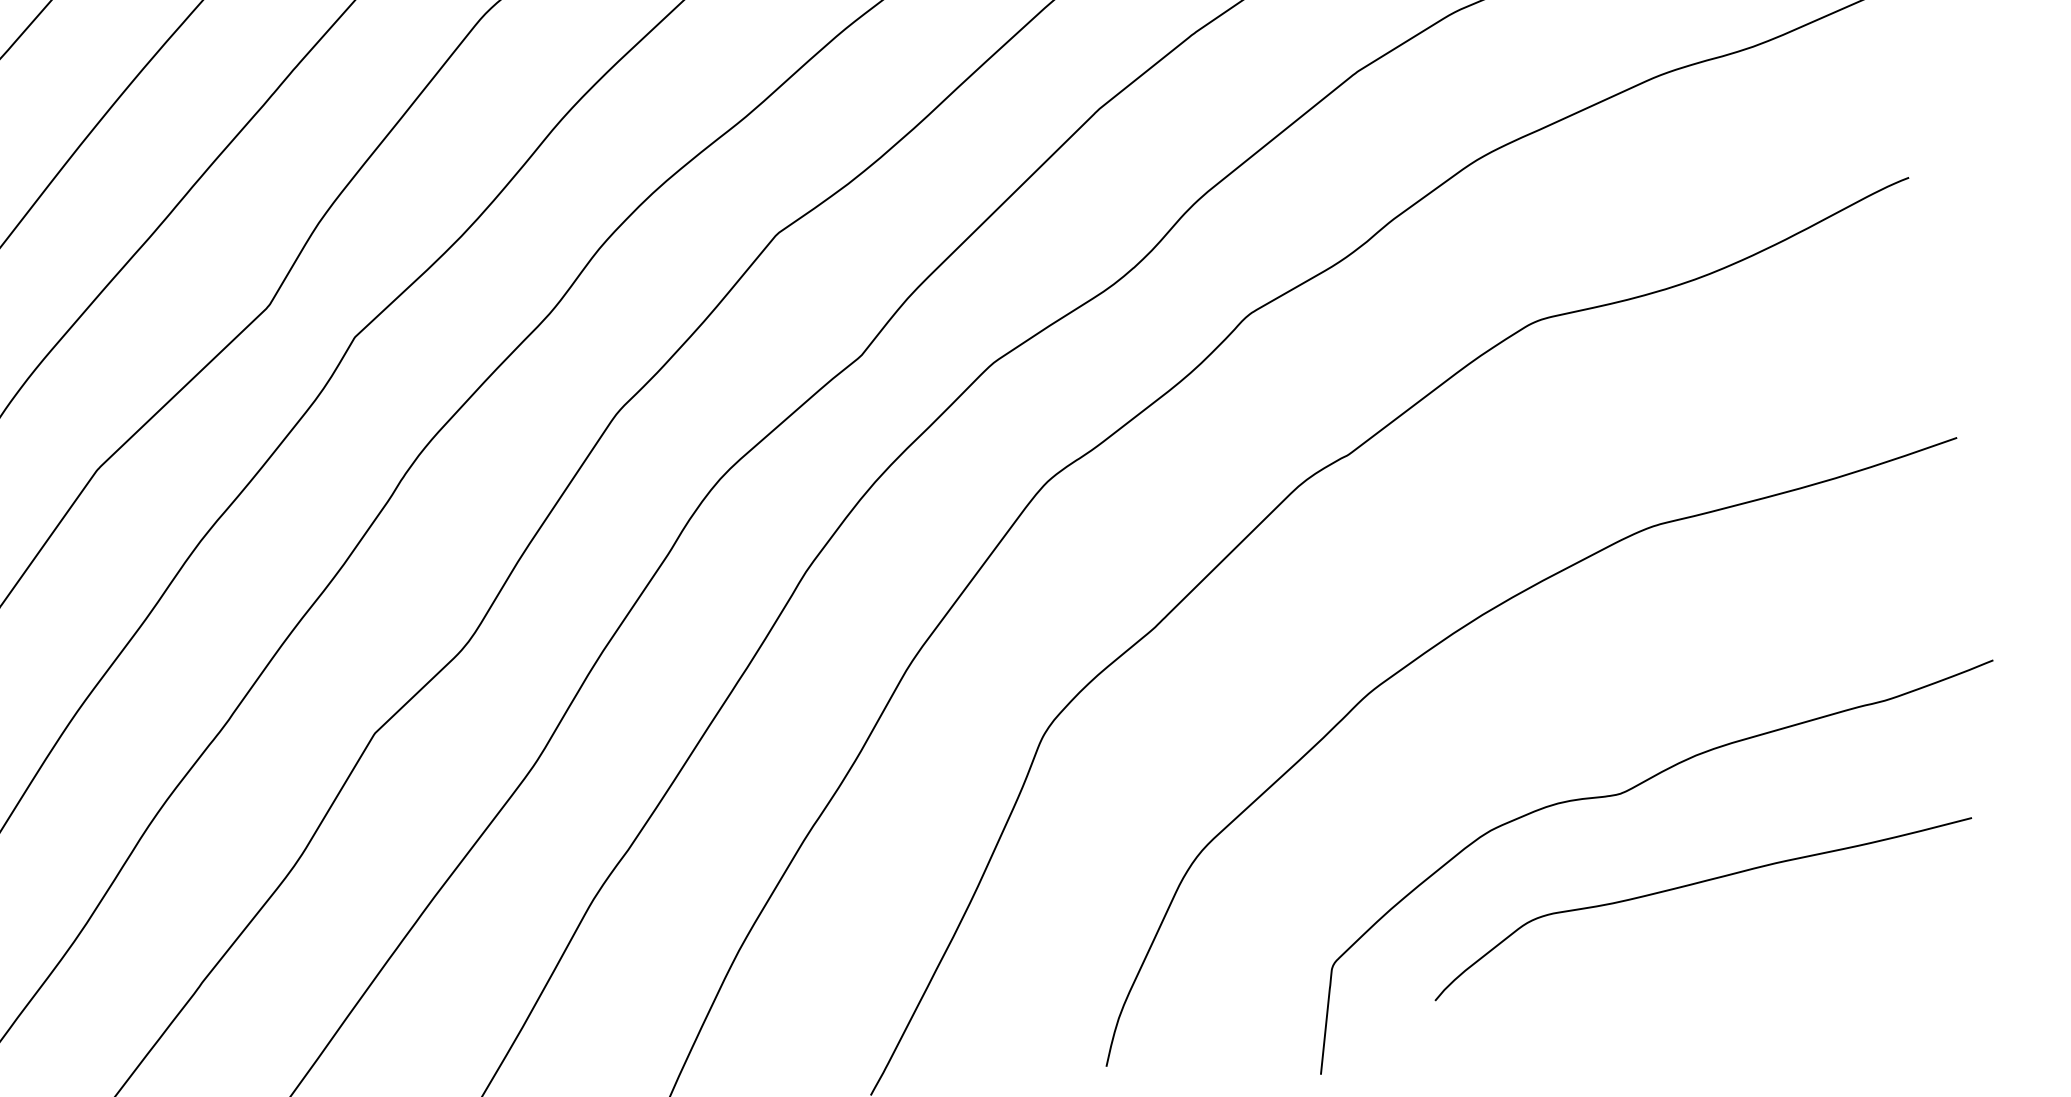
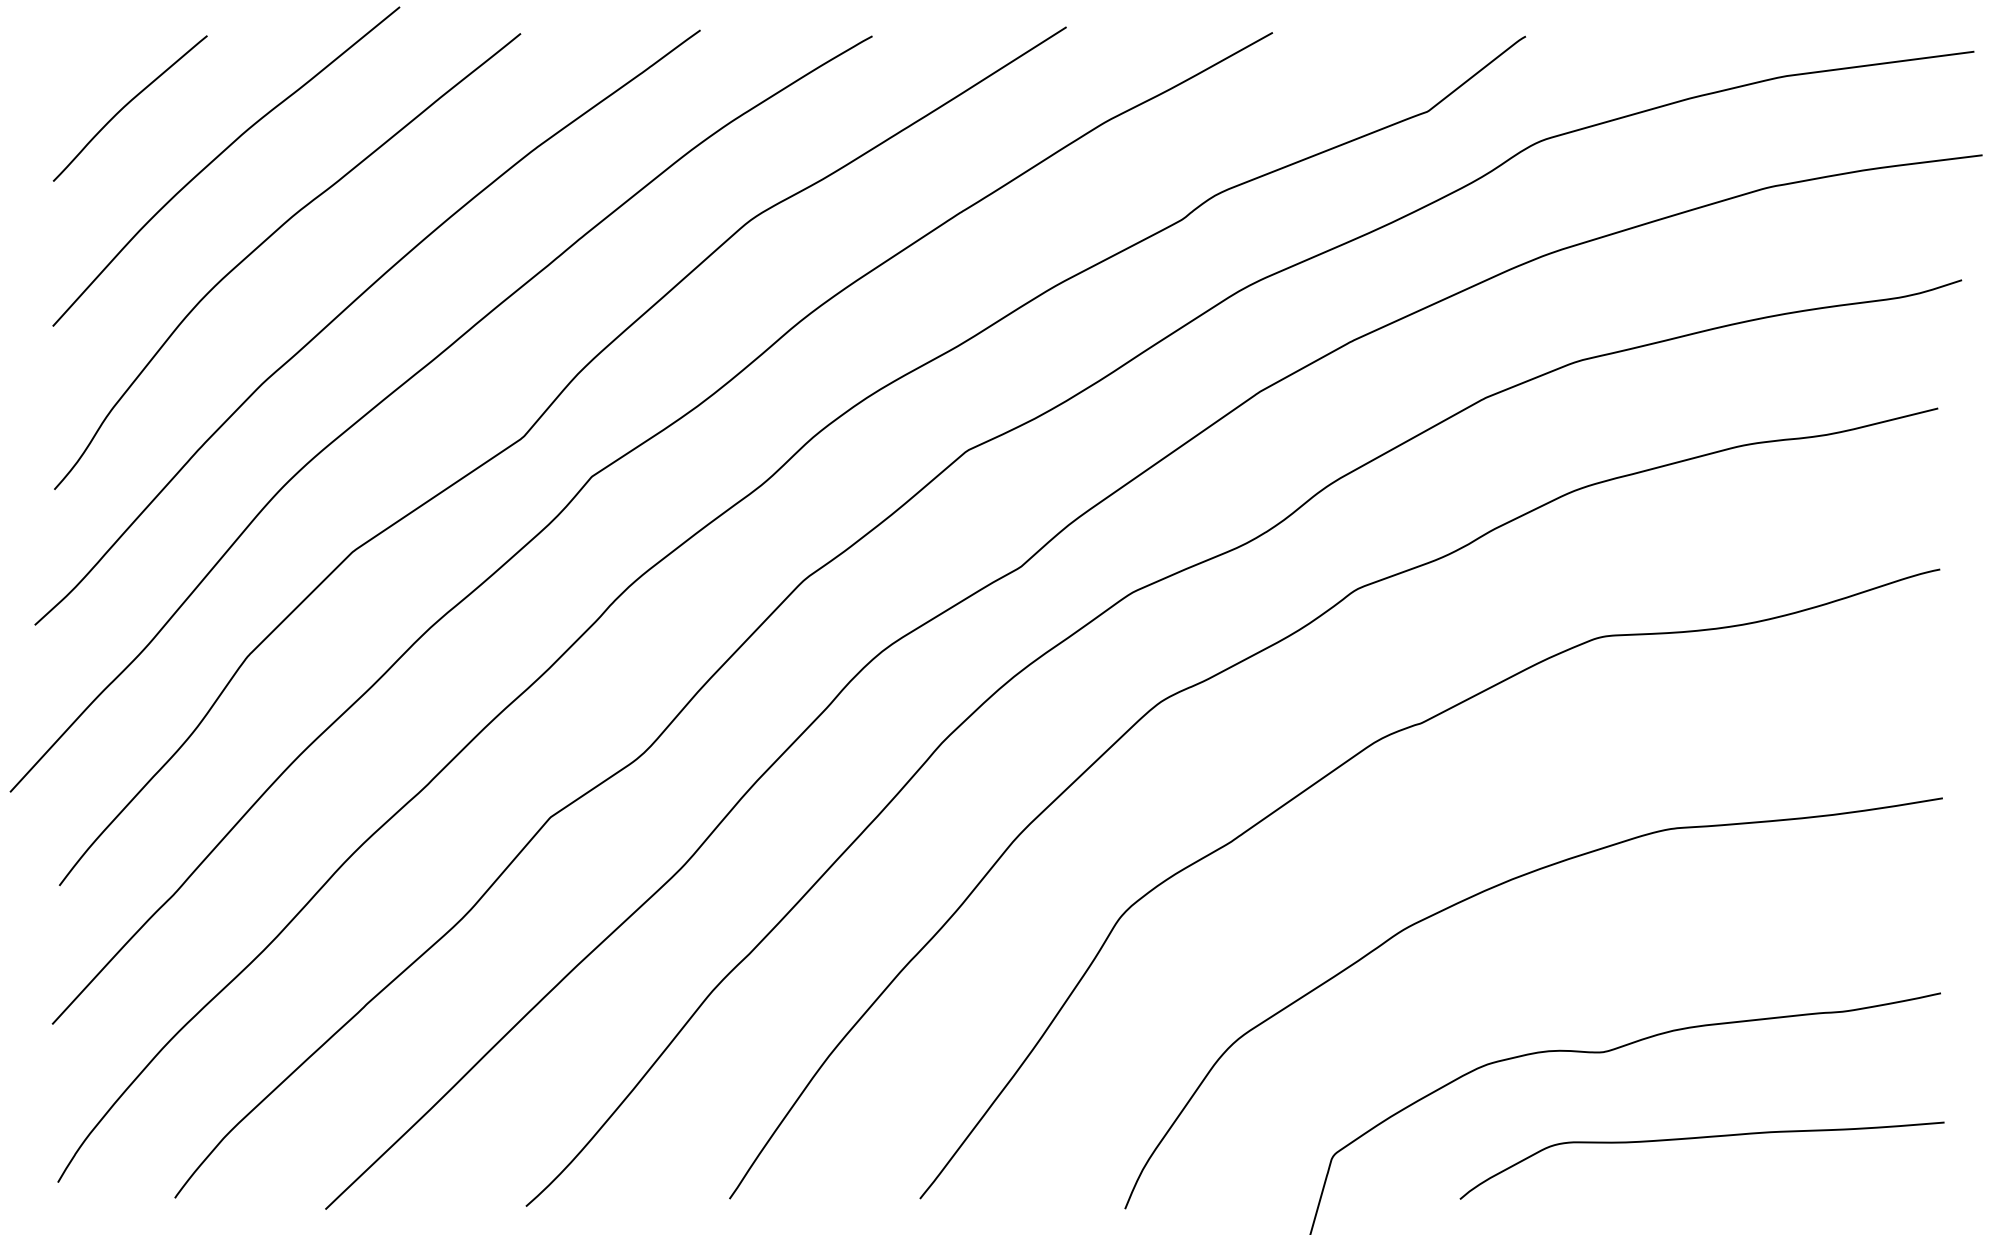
curve: (1698, 883) -> (1701, 1138), moved

